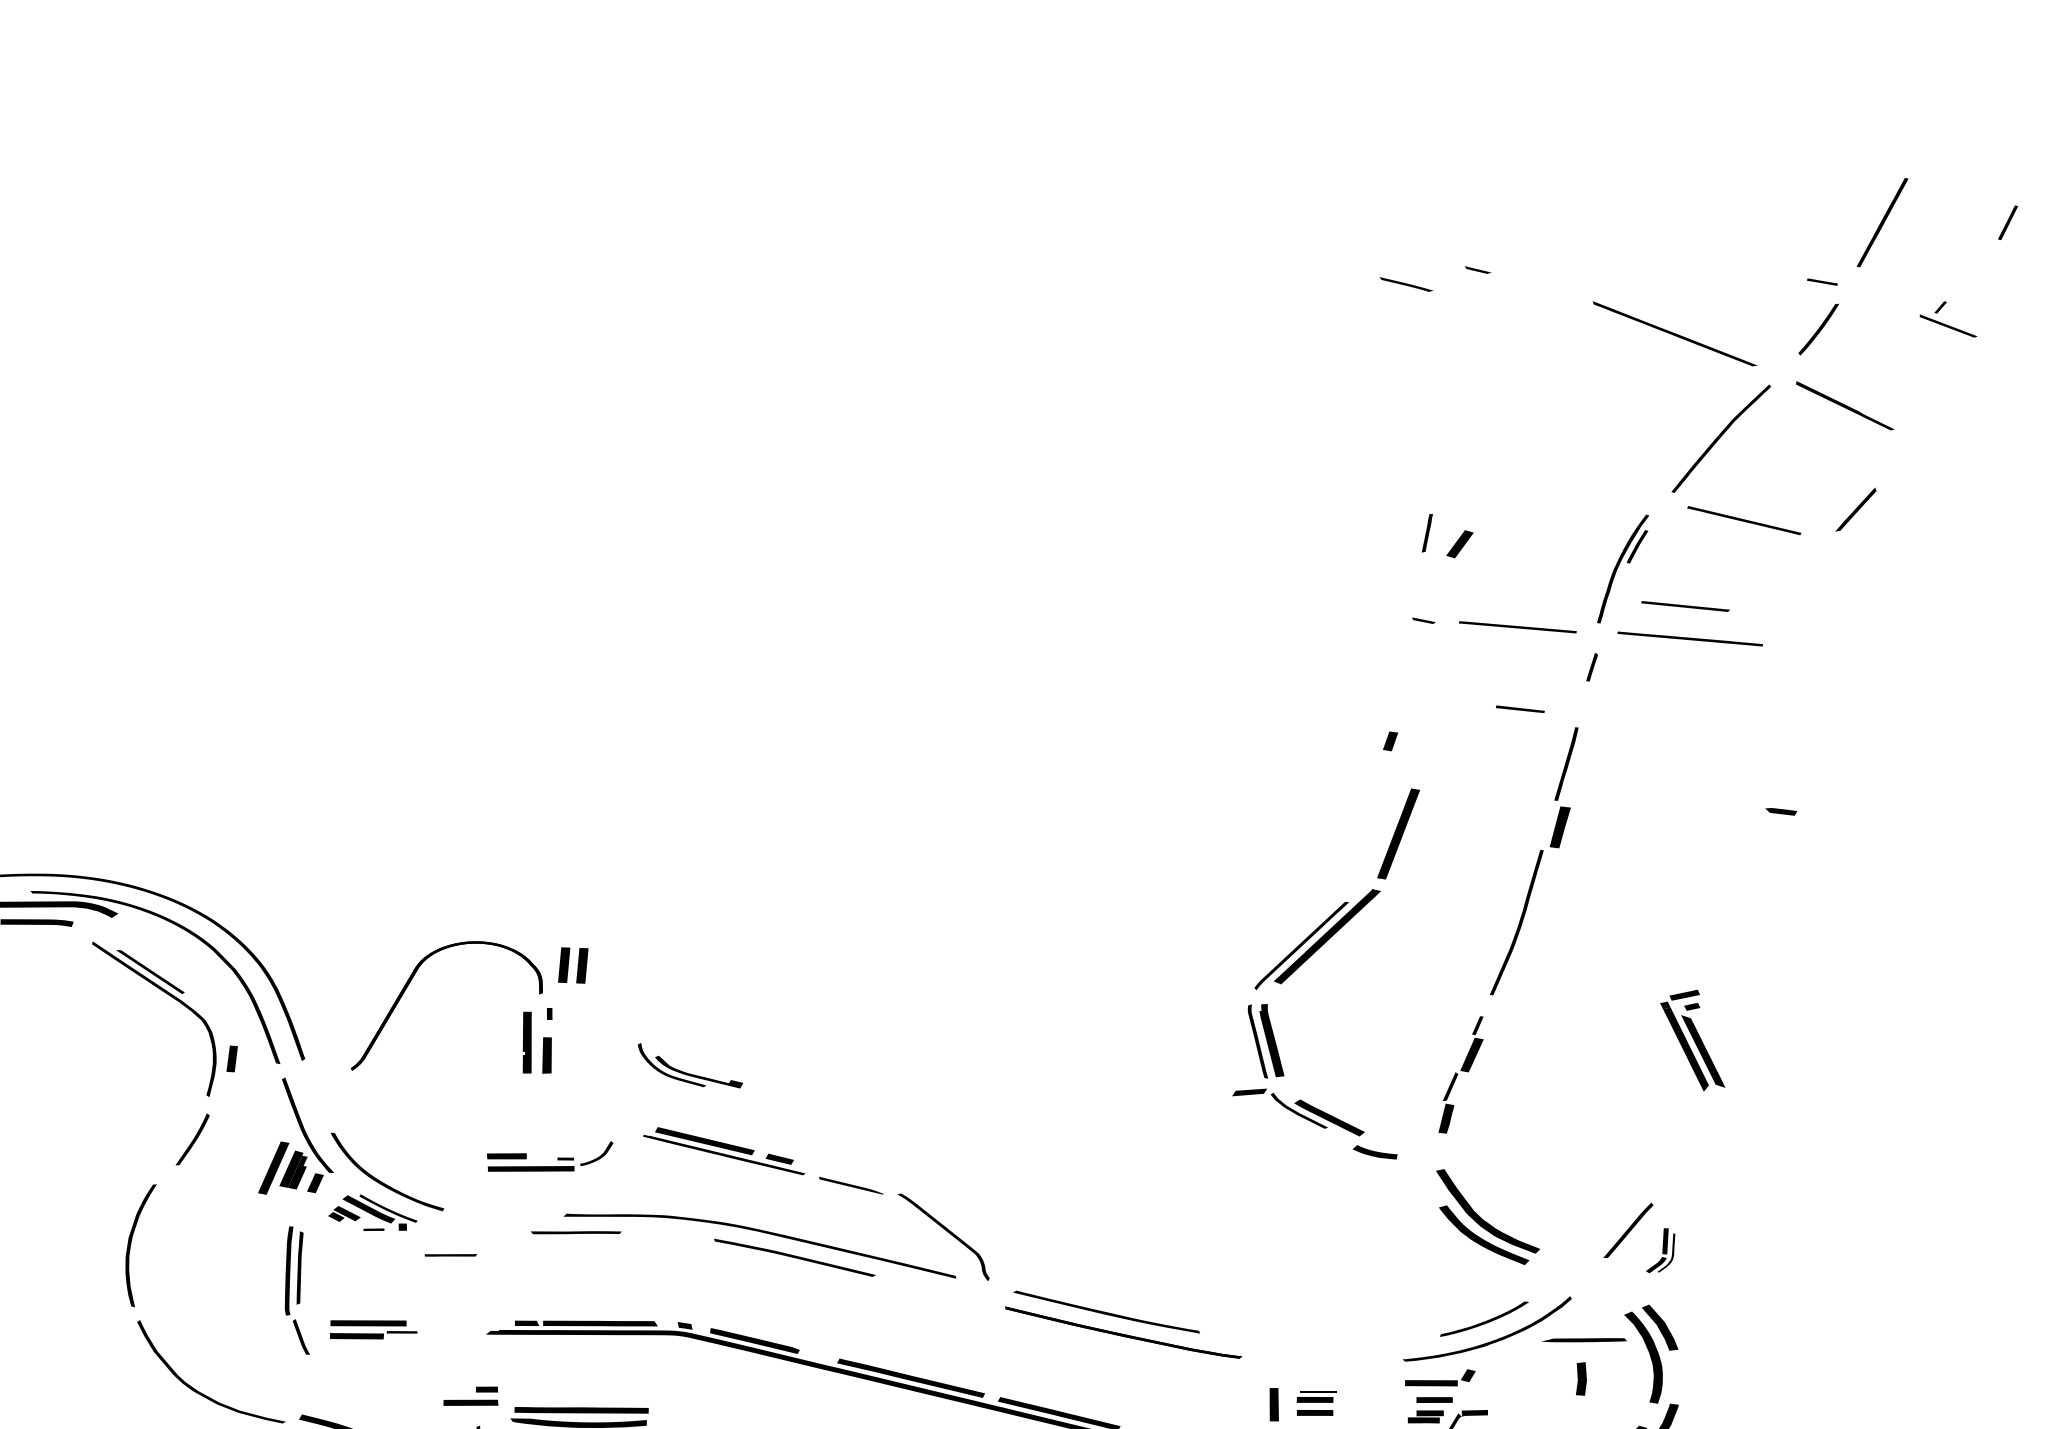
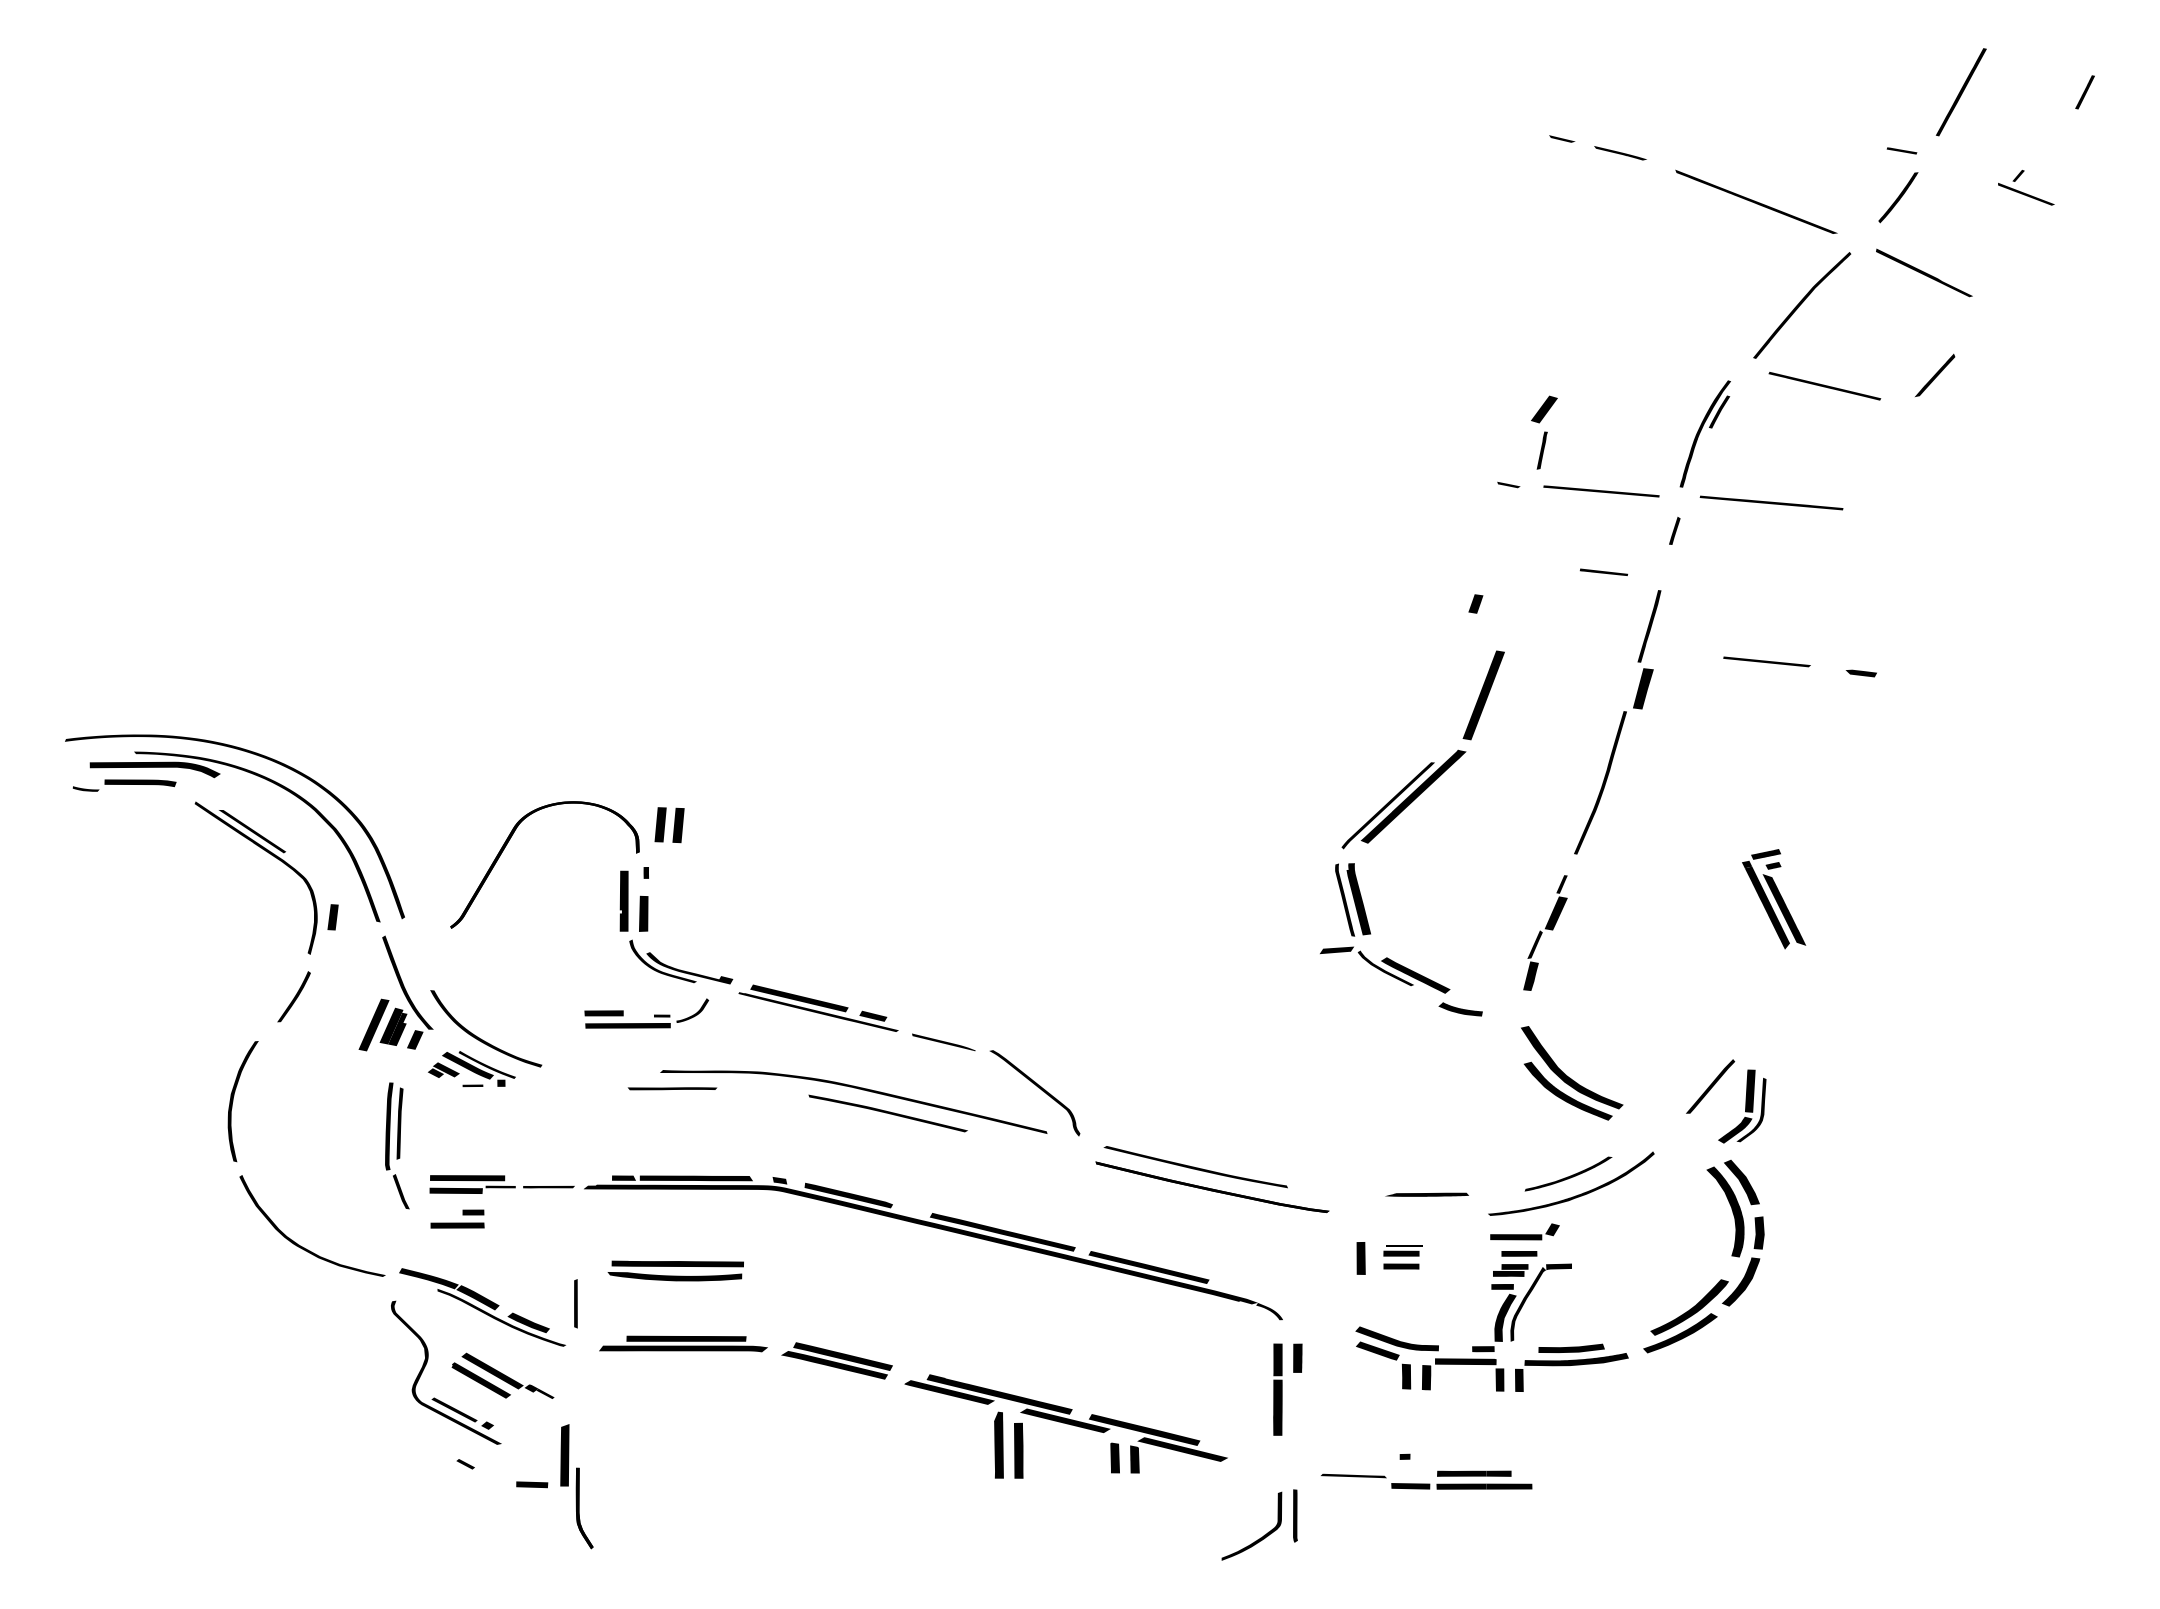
line: (1406, 284) -> (1620, 153), moved
line: (1426, 533) -> (1541, 450), moved
line: (1685, 606) -> (1766, 661), moved
part: (686, 1072) -> (677, 968), moved
part: (1660, 1250) -> (1742, 1106), size x1.67
line: (450, 1254) -> (548, 1186), moved
line: (1583, 1339) -> (1426, 1194), moved
part: (1580, 1378) -> (1758, 1232), moved
part: (470, 1395) -> (457, 1218), moved

